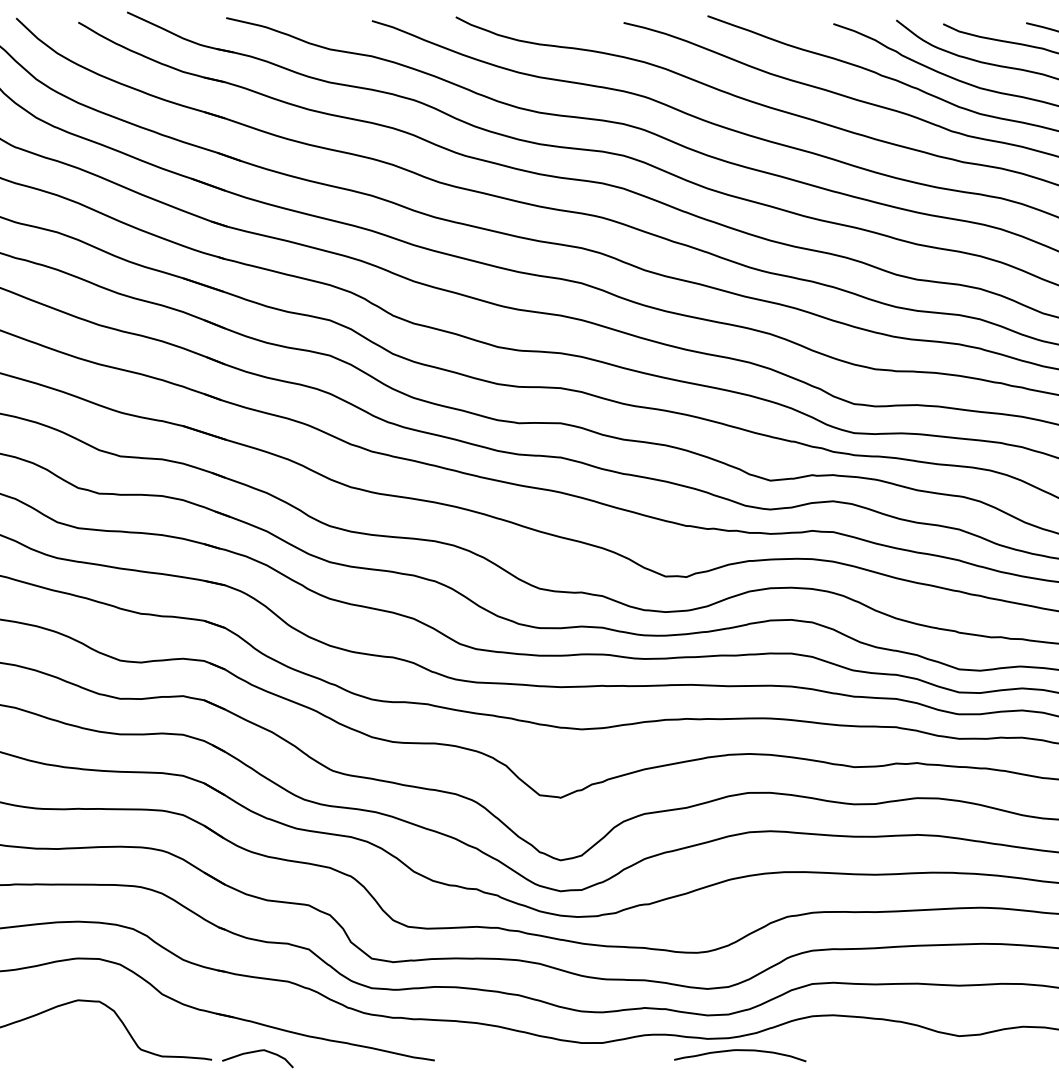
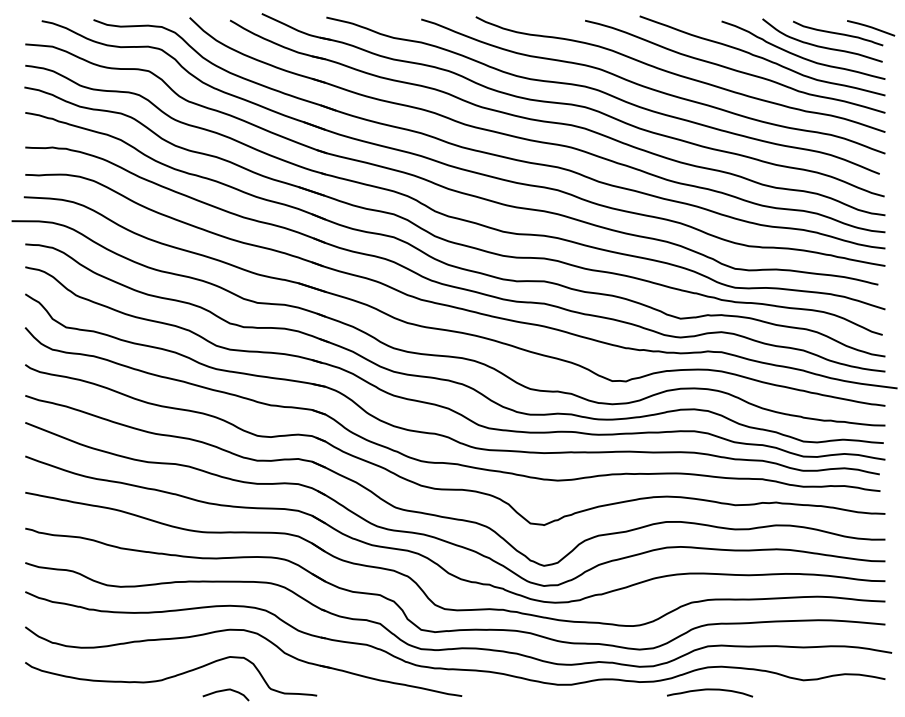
curve: (741, 1051) -> (710, 690), moved
curve: (255, 1053) -> (224, 691), moved

